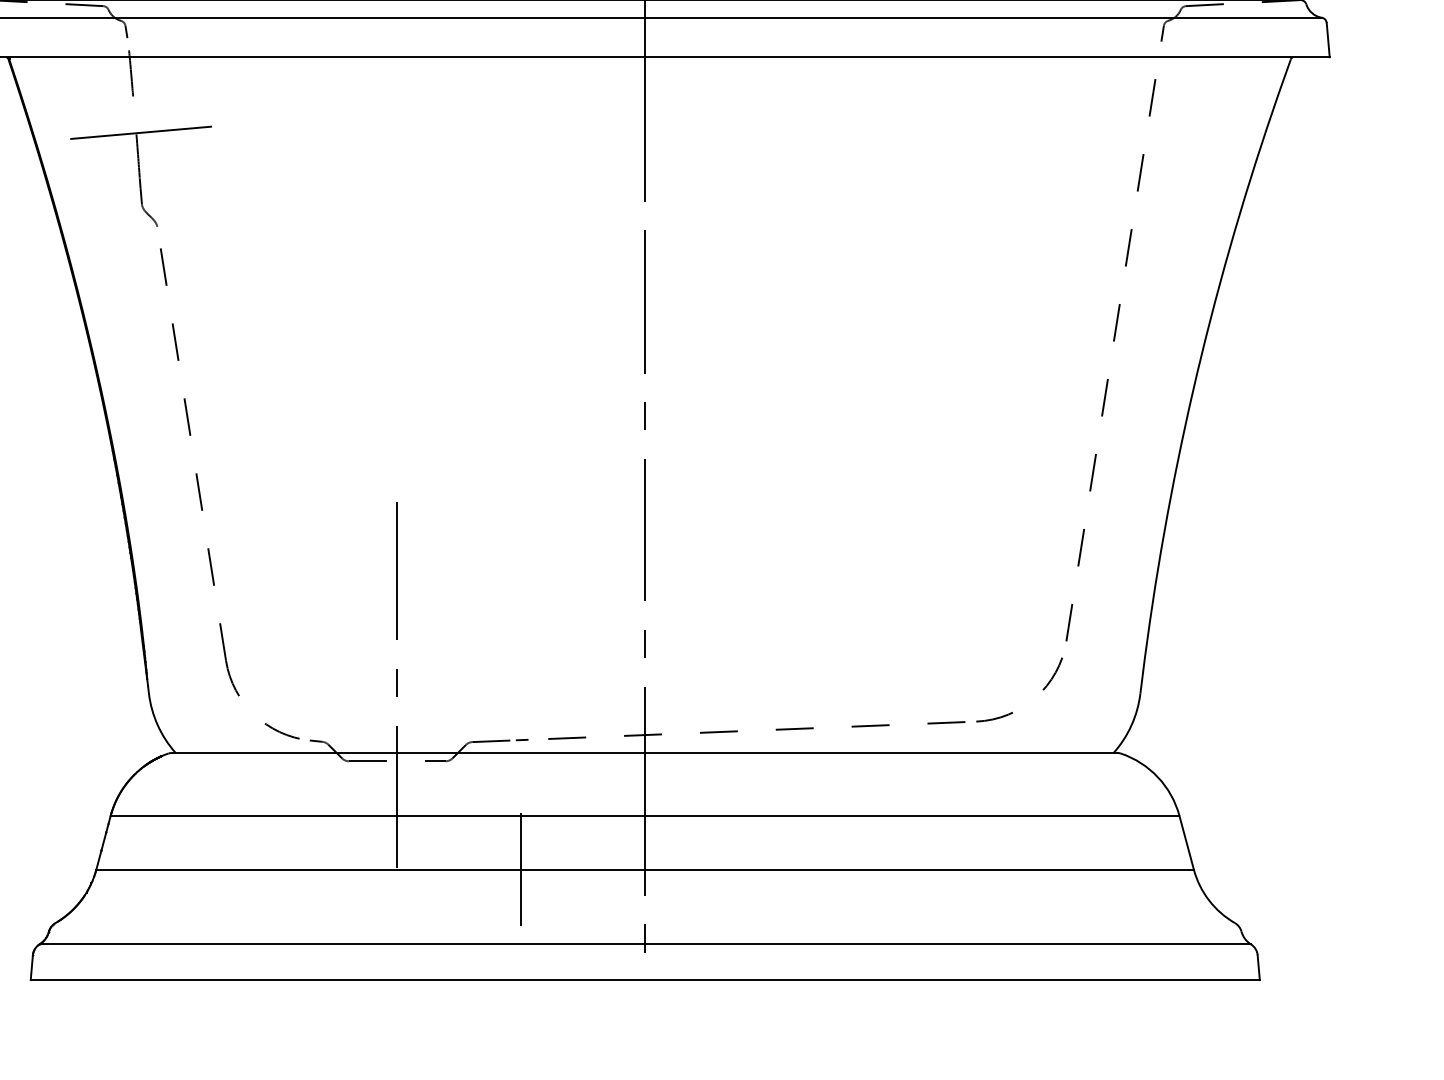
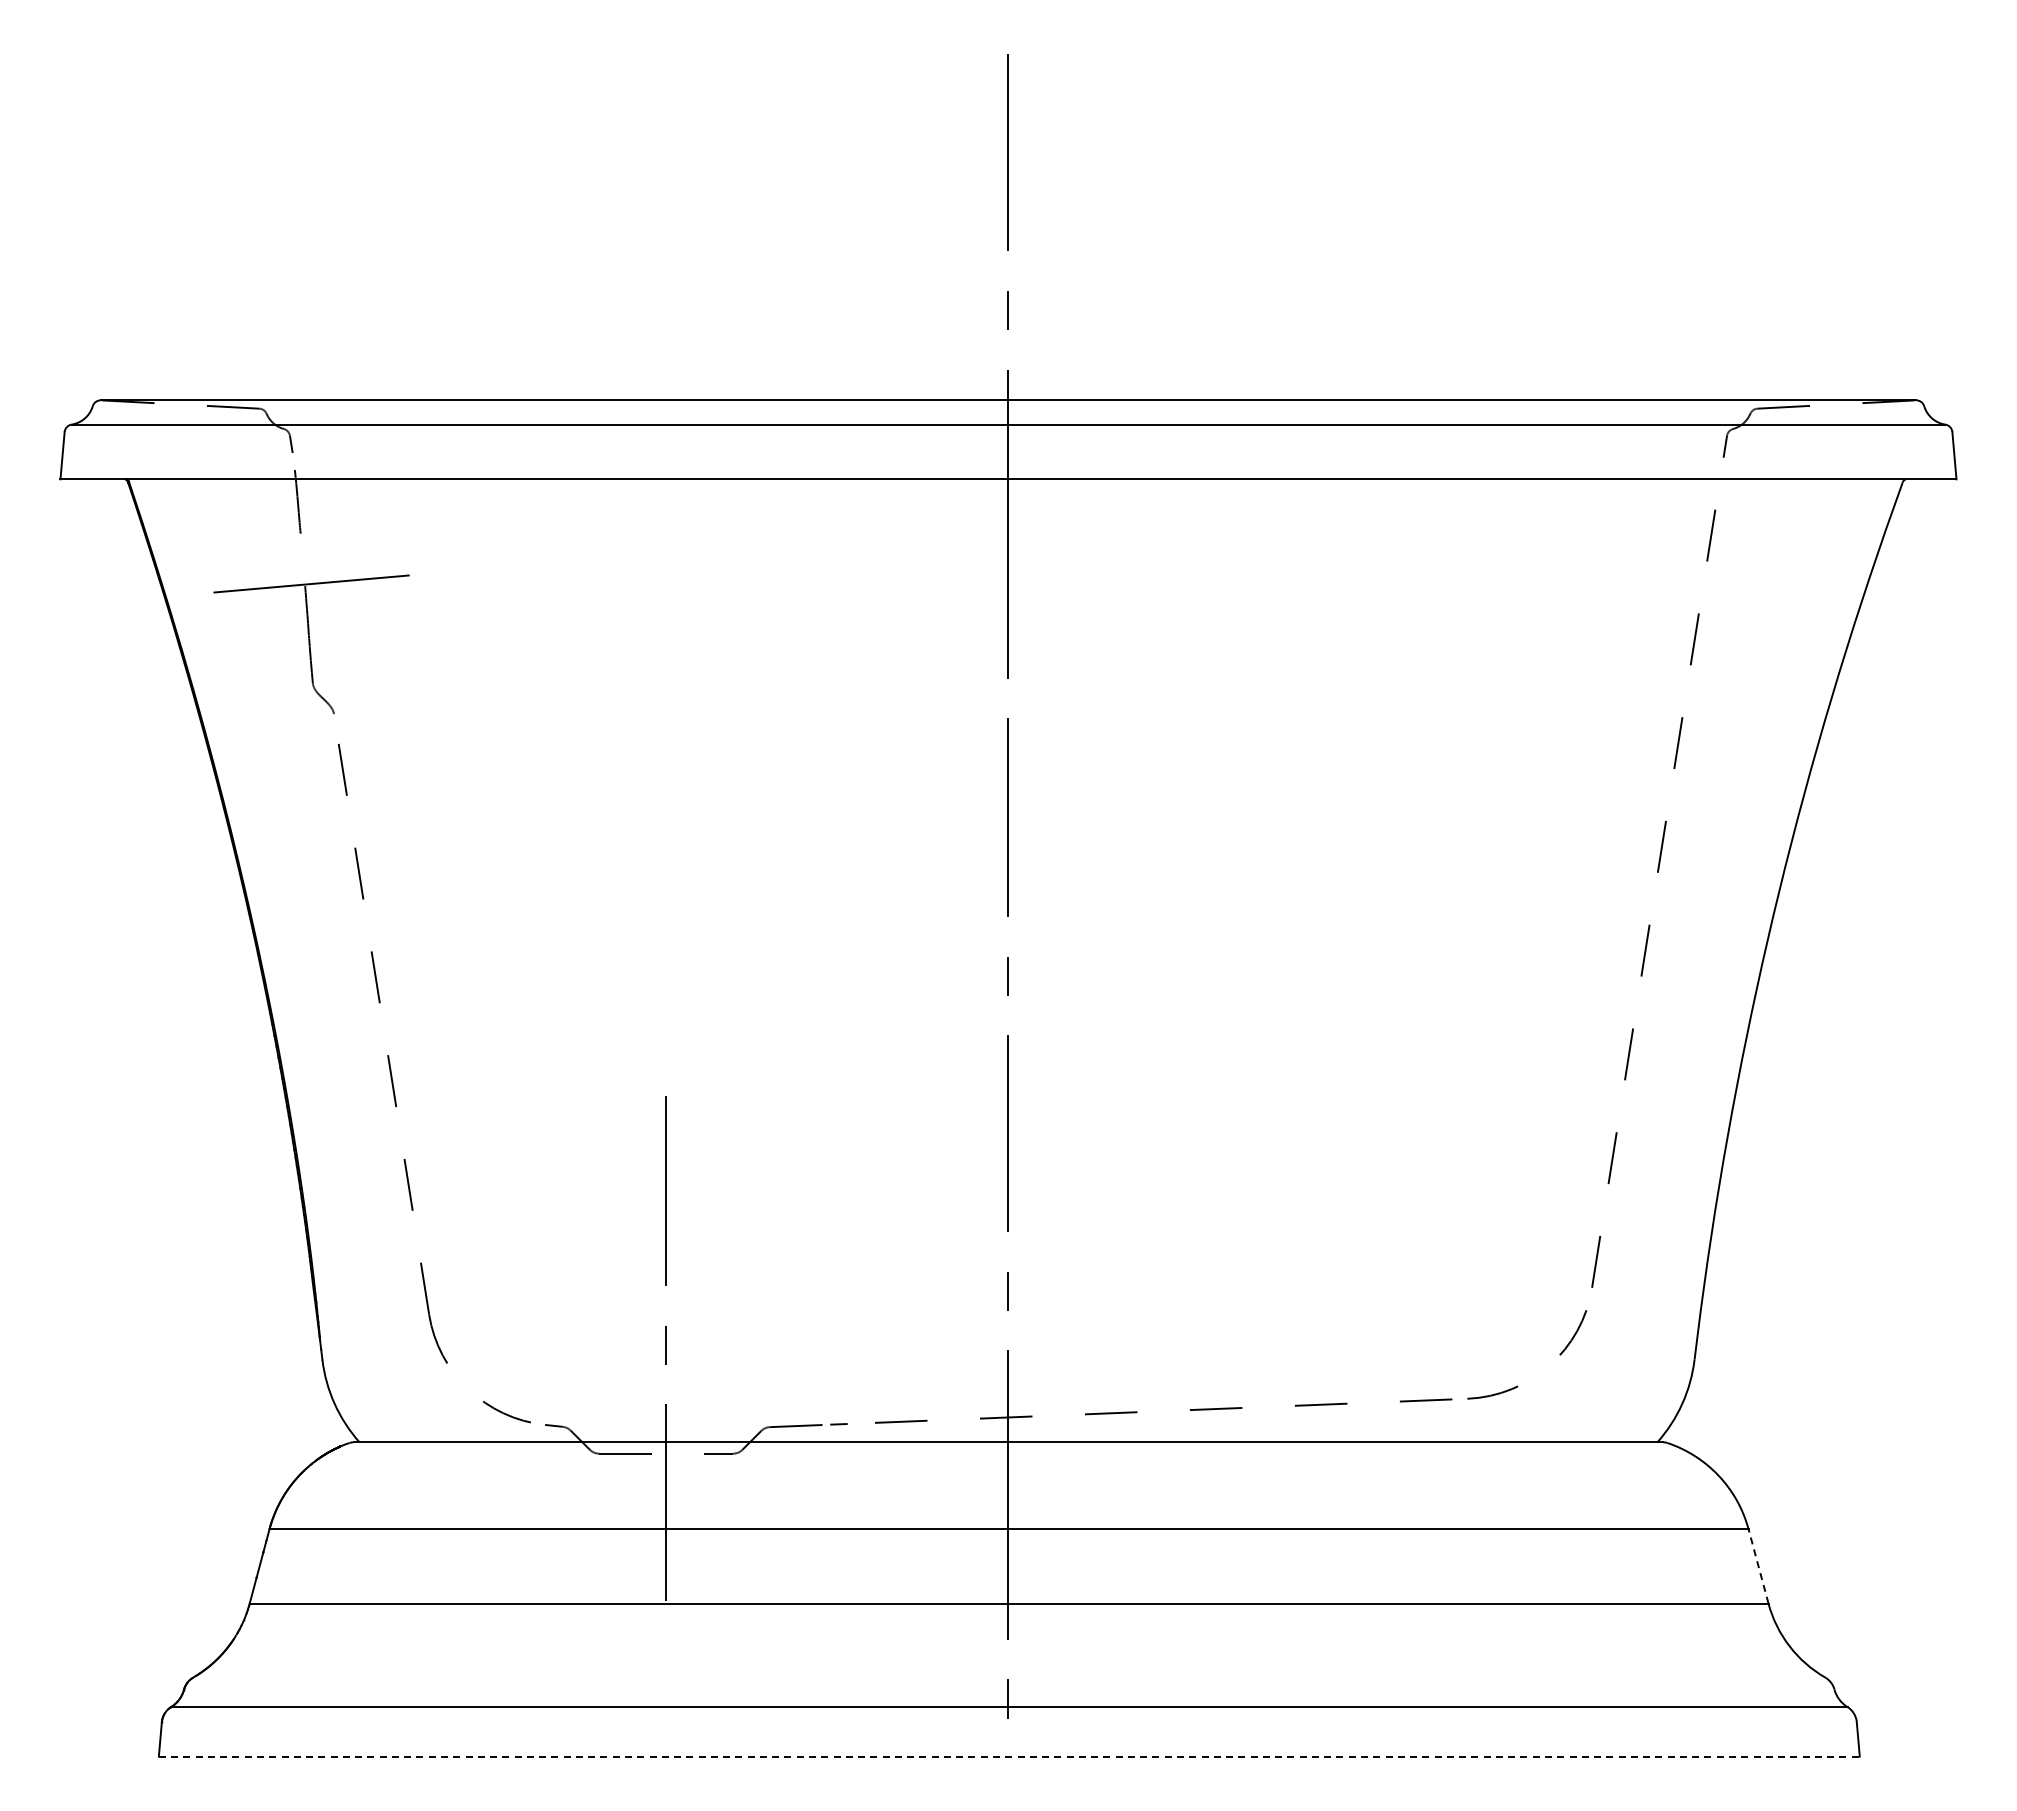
line: (1186, 842) -> (1758, 1565), solid -> dashed
line: (521, 869) -> (837, 1603), removed
line: (645, 980) -> (1009, 1756), solid -> dashed

